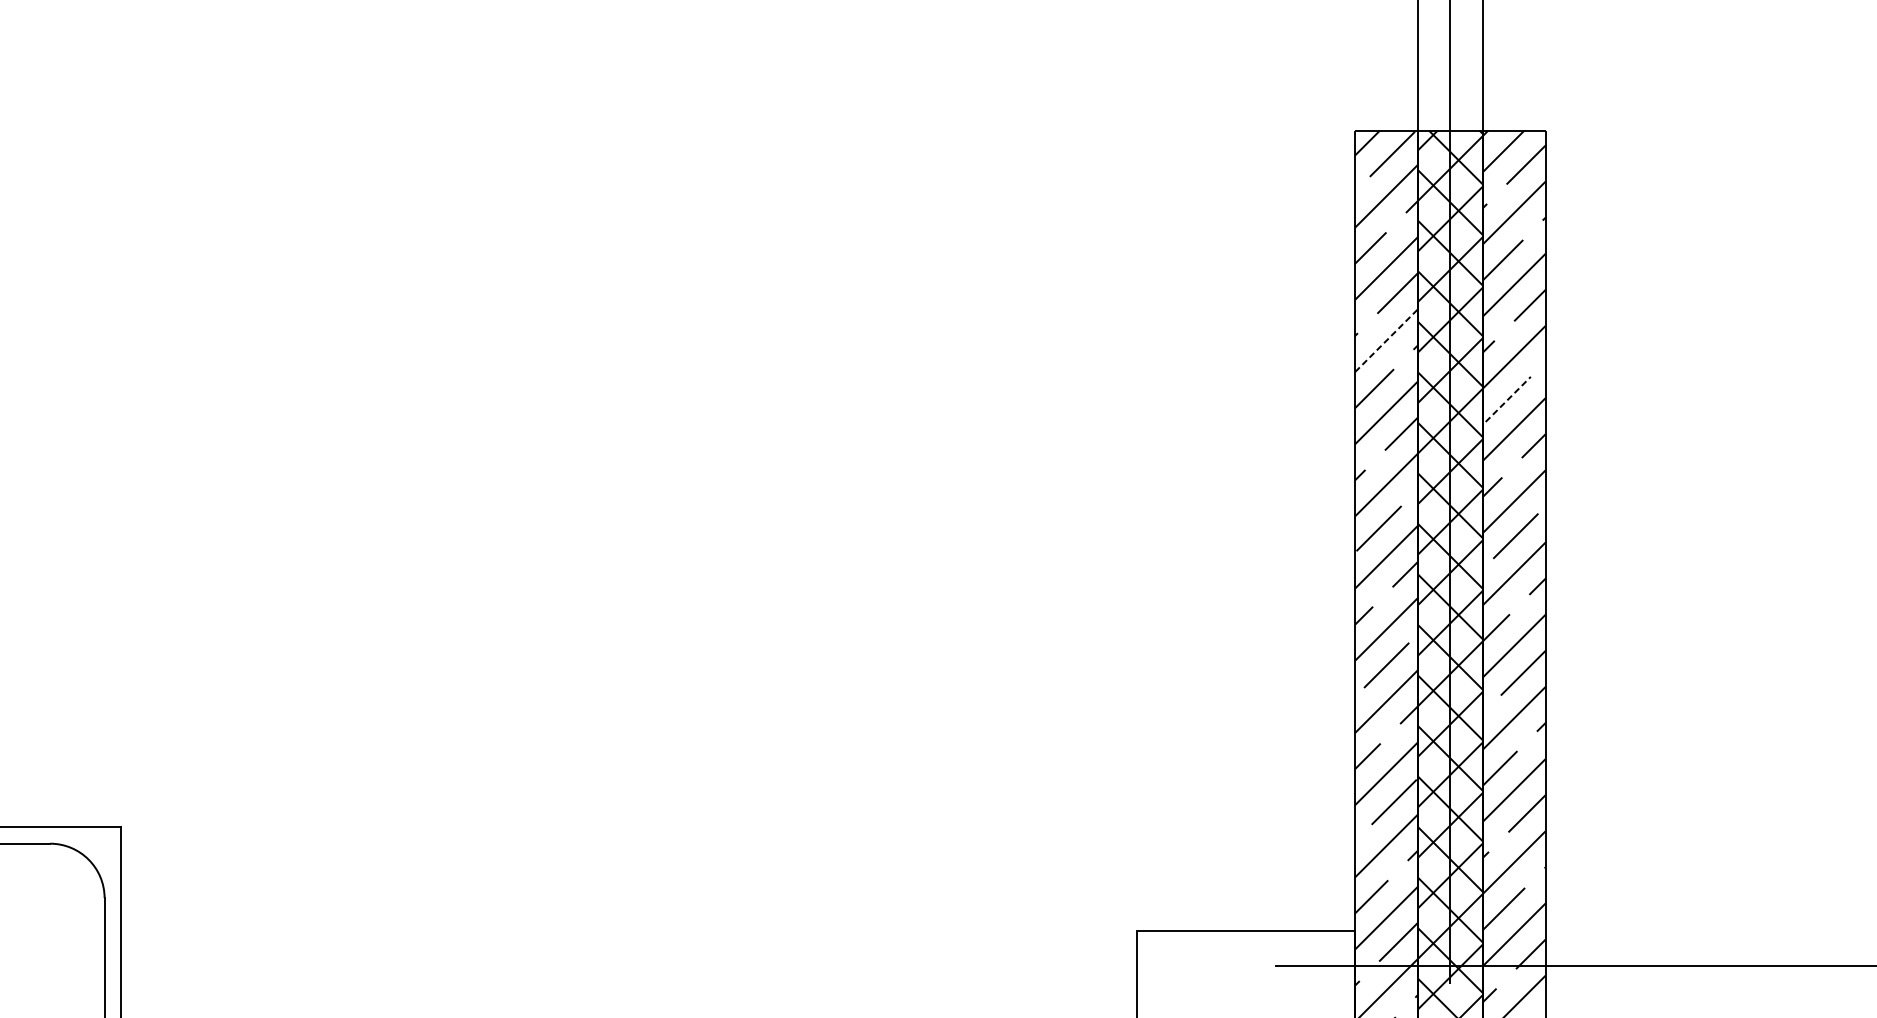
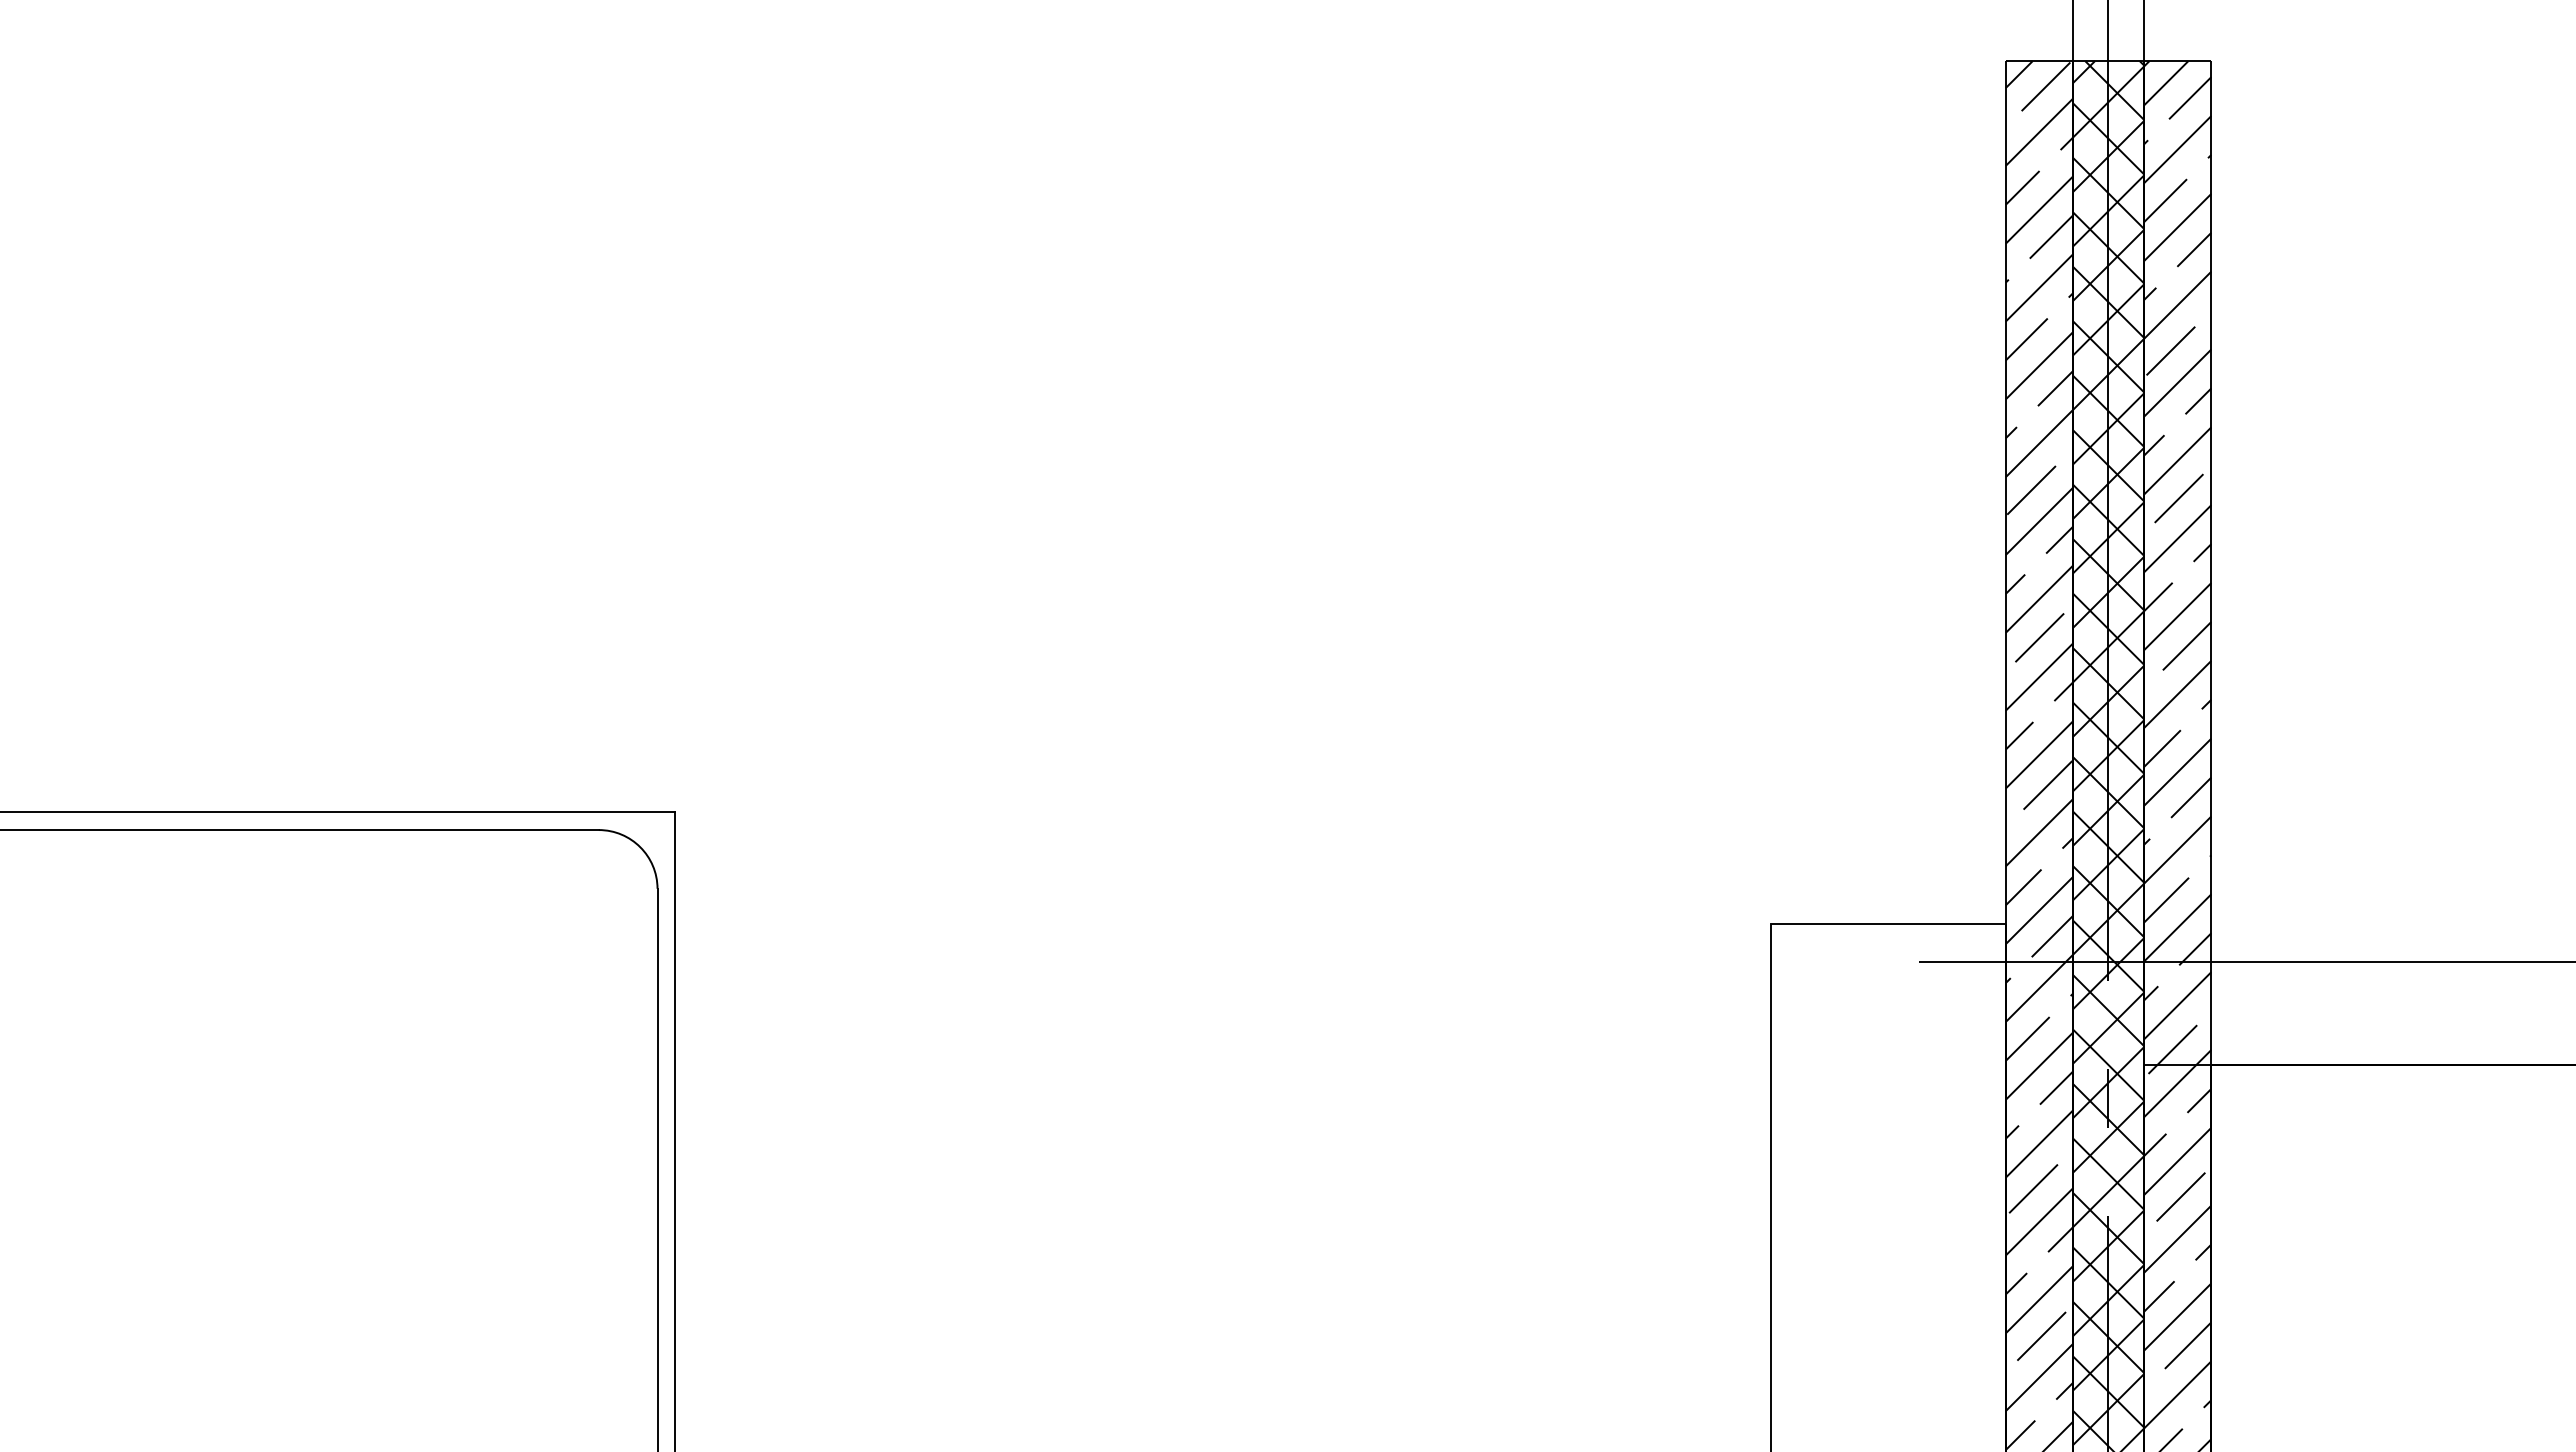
line: (1386, 340) -> (2039, 287), dashed -> solid
line: (1508, 398) -> (2171, 350), dashed -> solid

